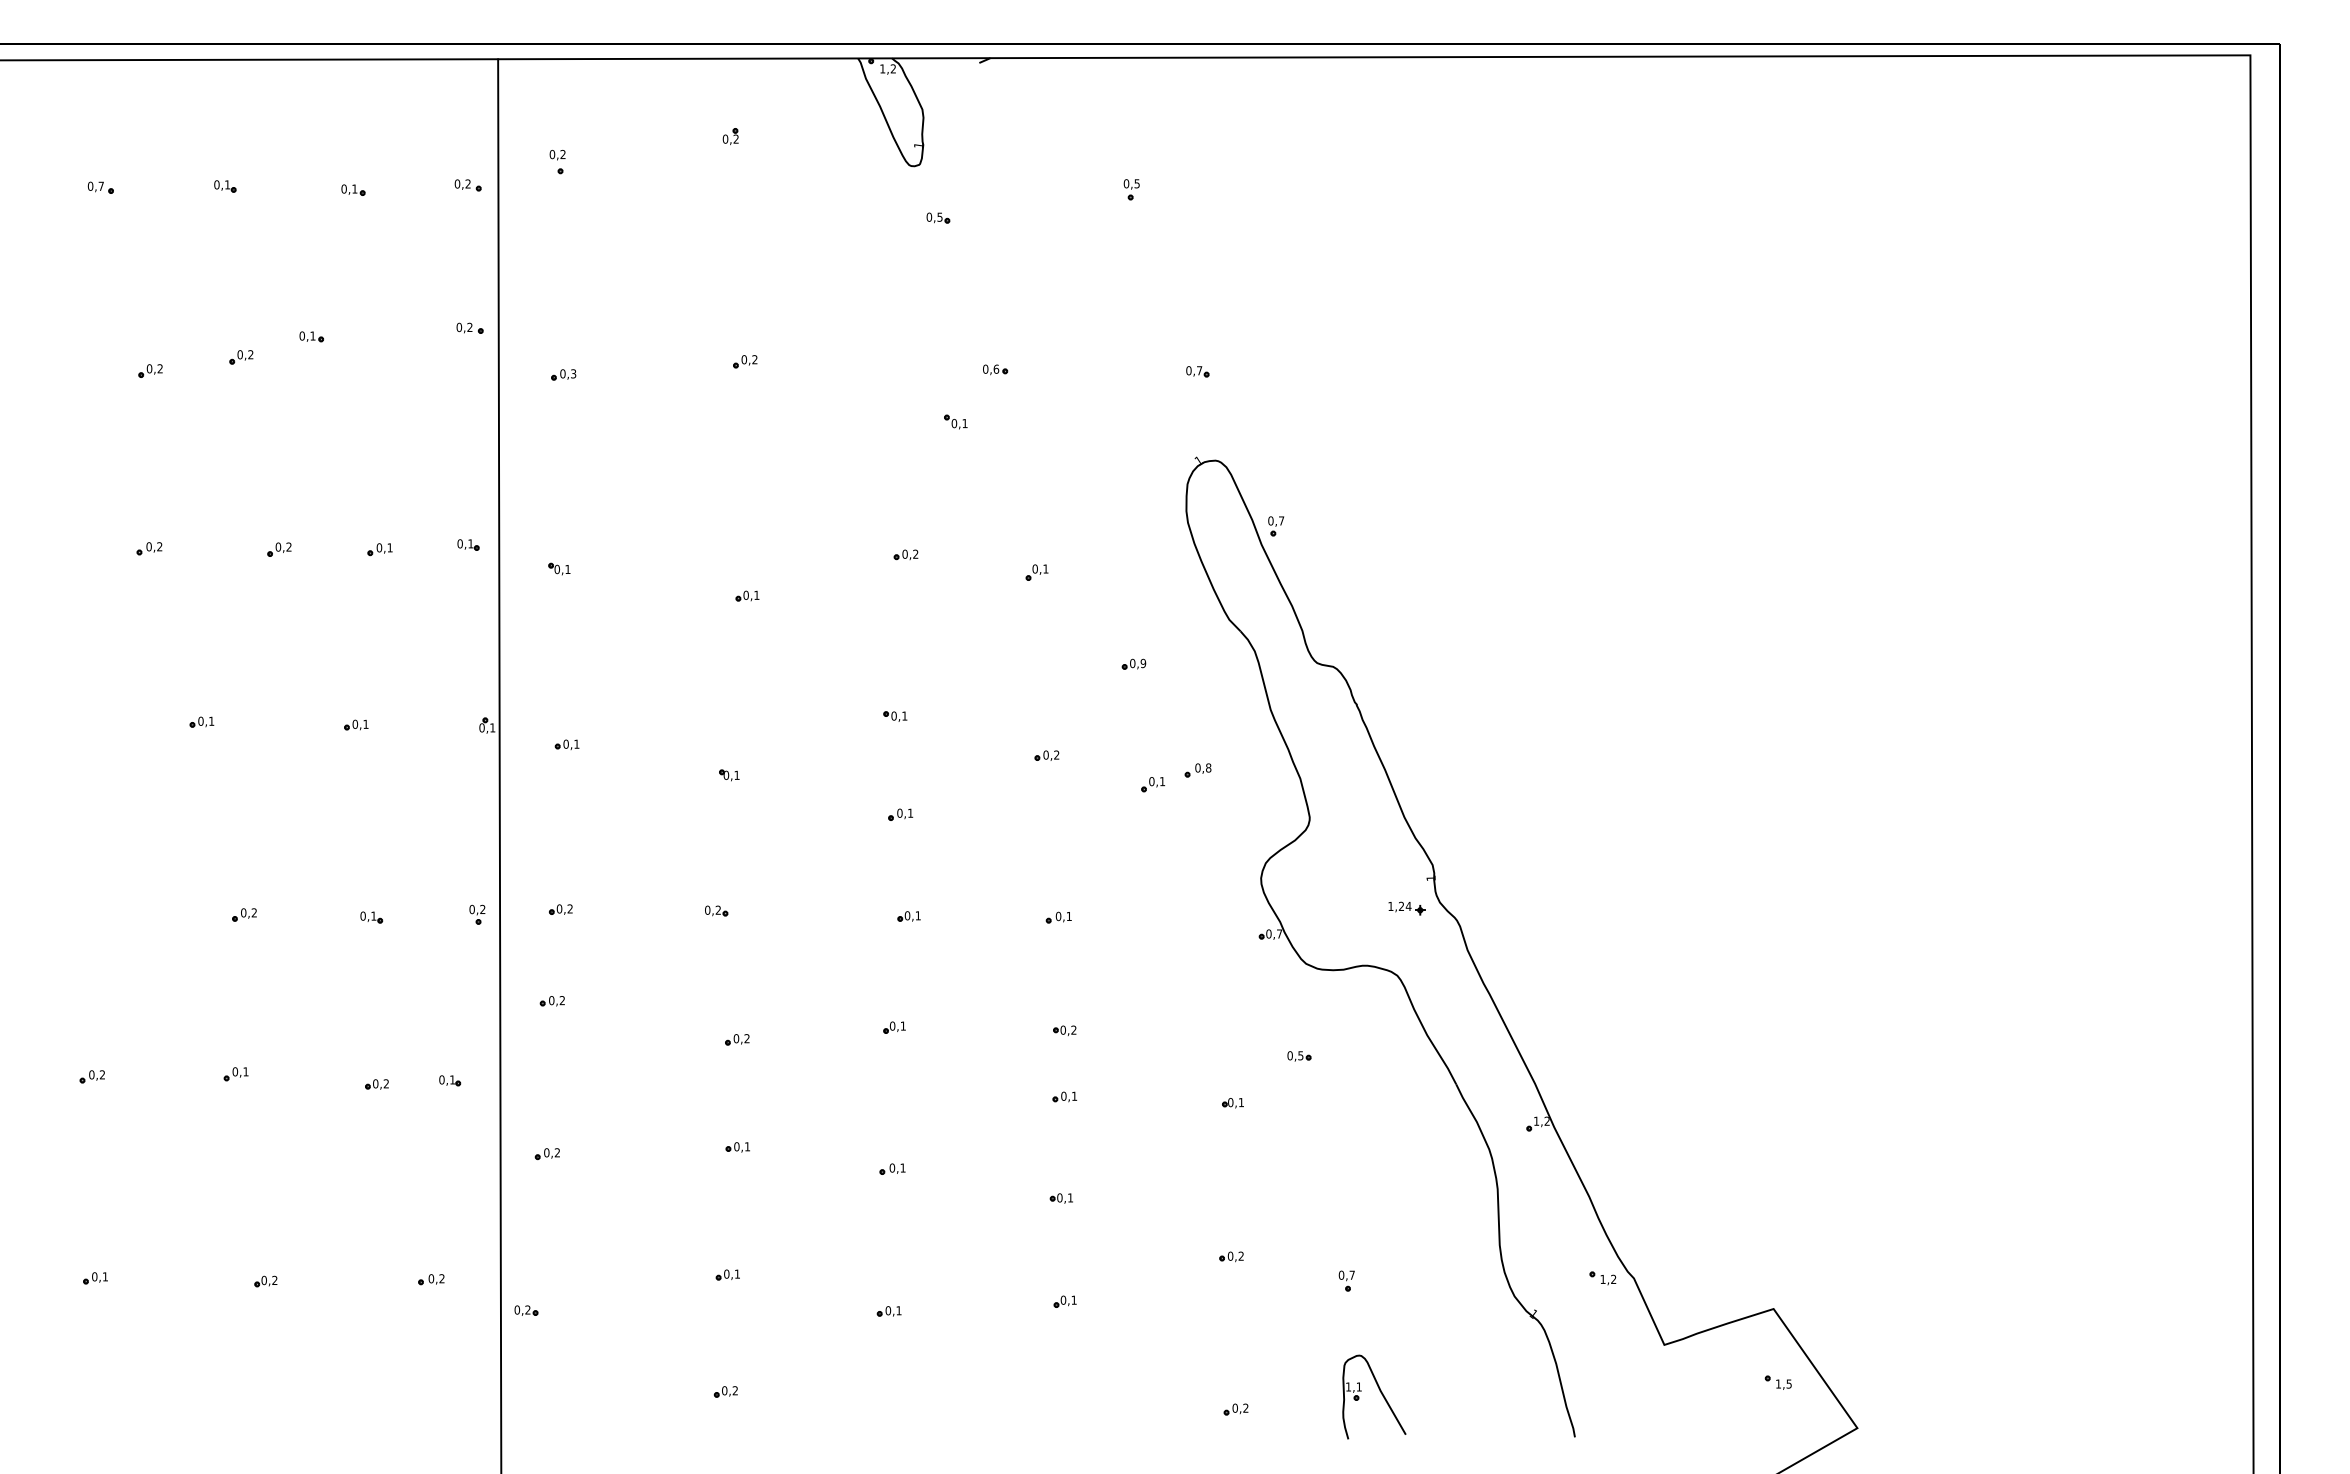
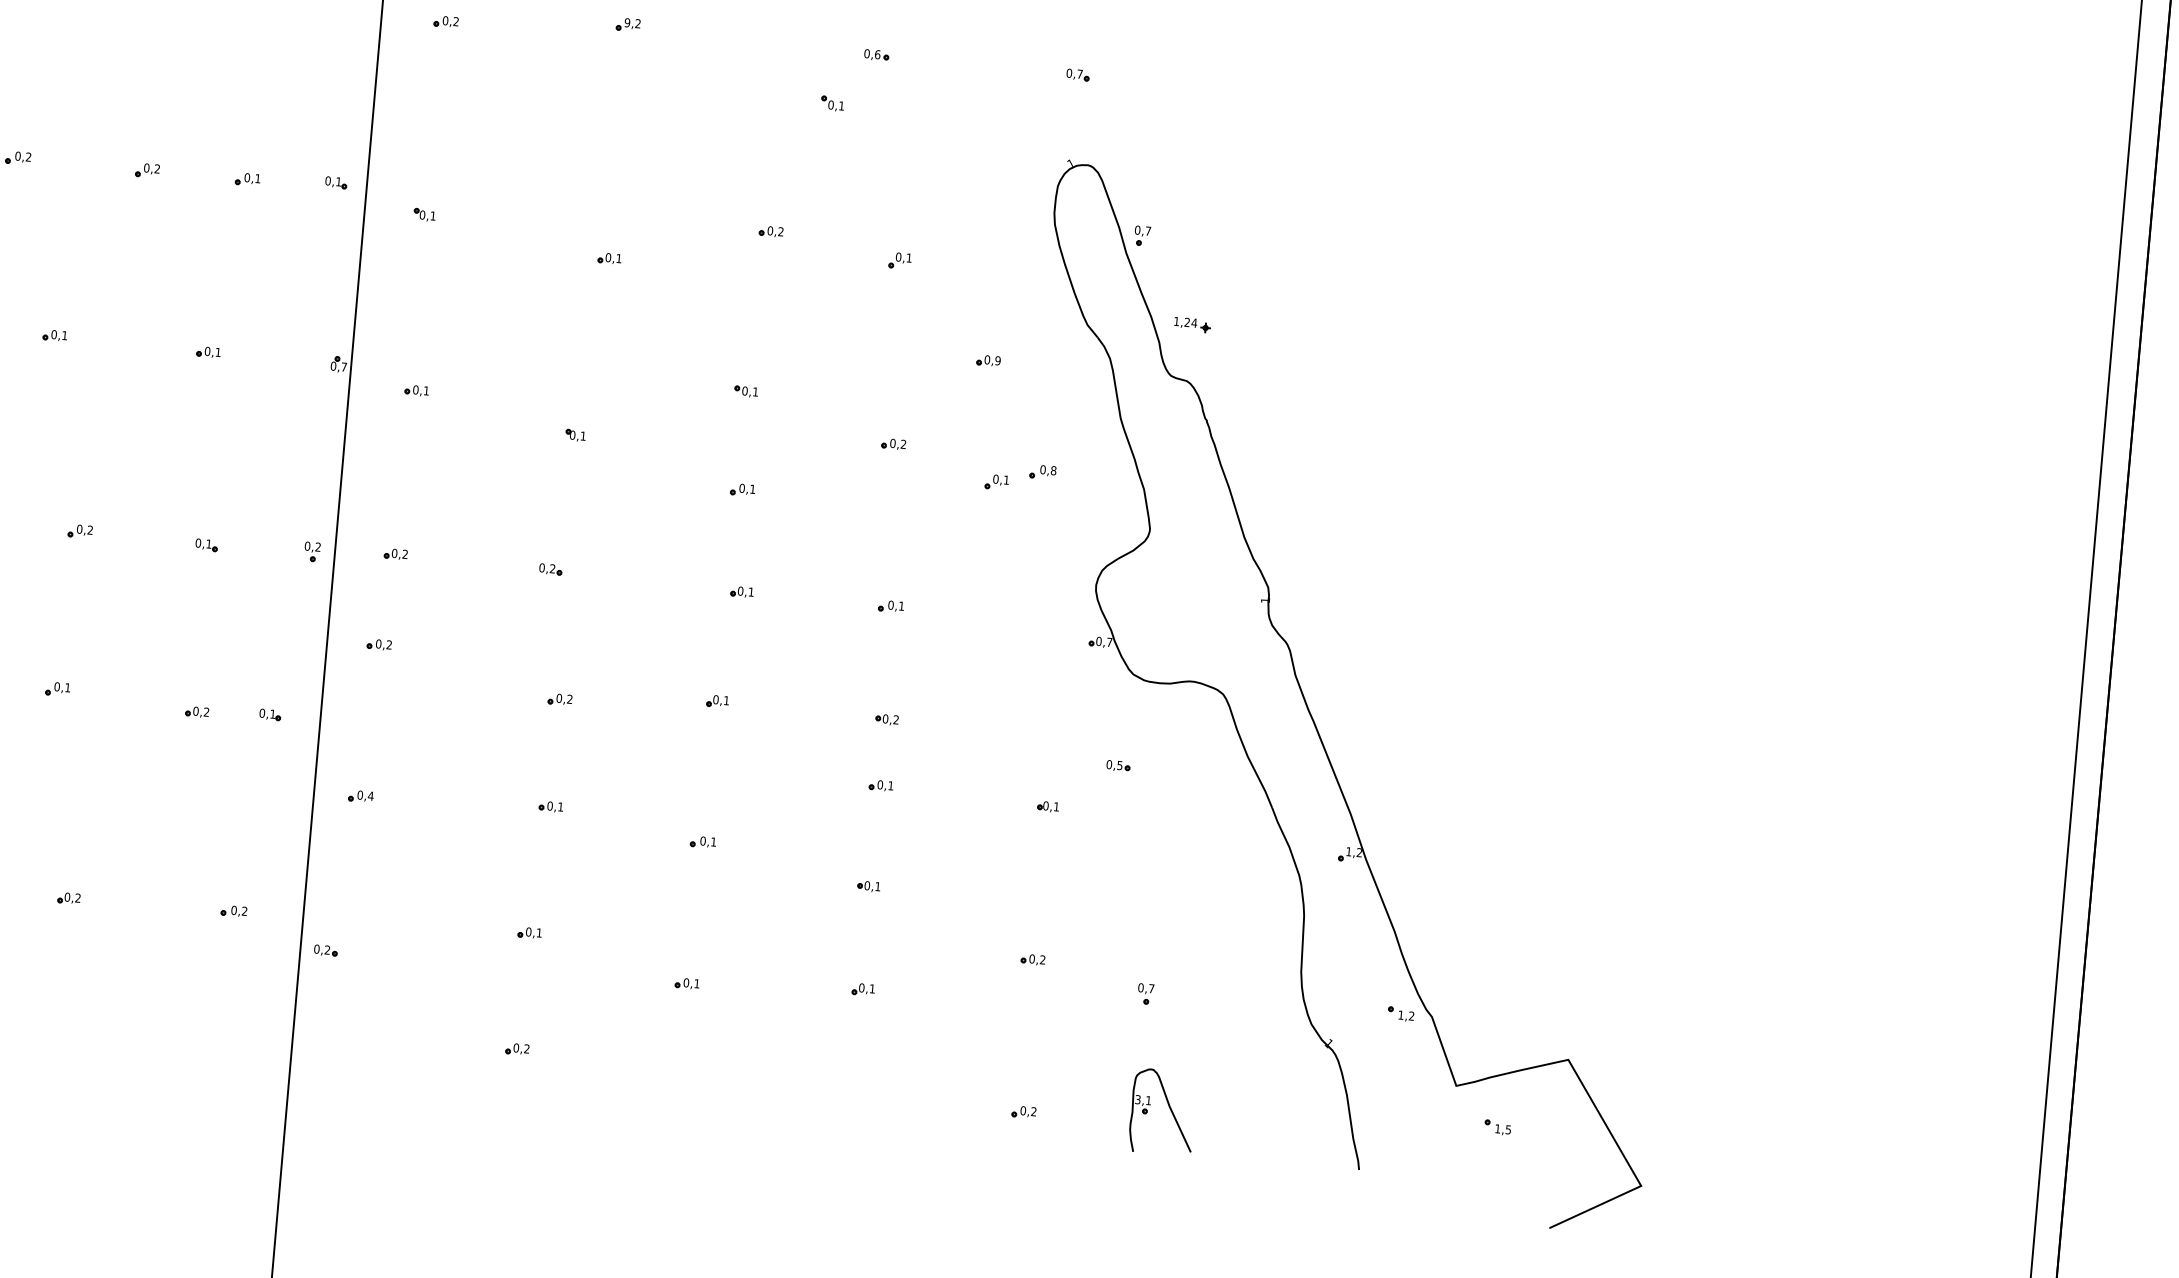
text: (743, 359) -> (626, 22), 0,2 -> 9,2
text: (573, 374) -> (456, 22), 0,3 -> 0,2
text: (492, 727) -> (343, 366), 0,1 -> 0,7
part: (1406, 908) -> (1192, 324), moved
text: (557, 1152) -> (370, 795), 0,2 -> 0,4
part: (1777, 1382) -> (1496, 1127), moved
text: (1348, 1386) -> (1138, 1099), 1,1 -> 3,1

